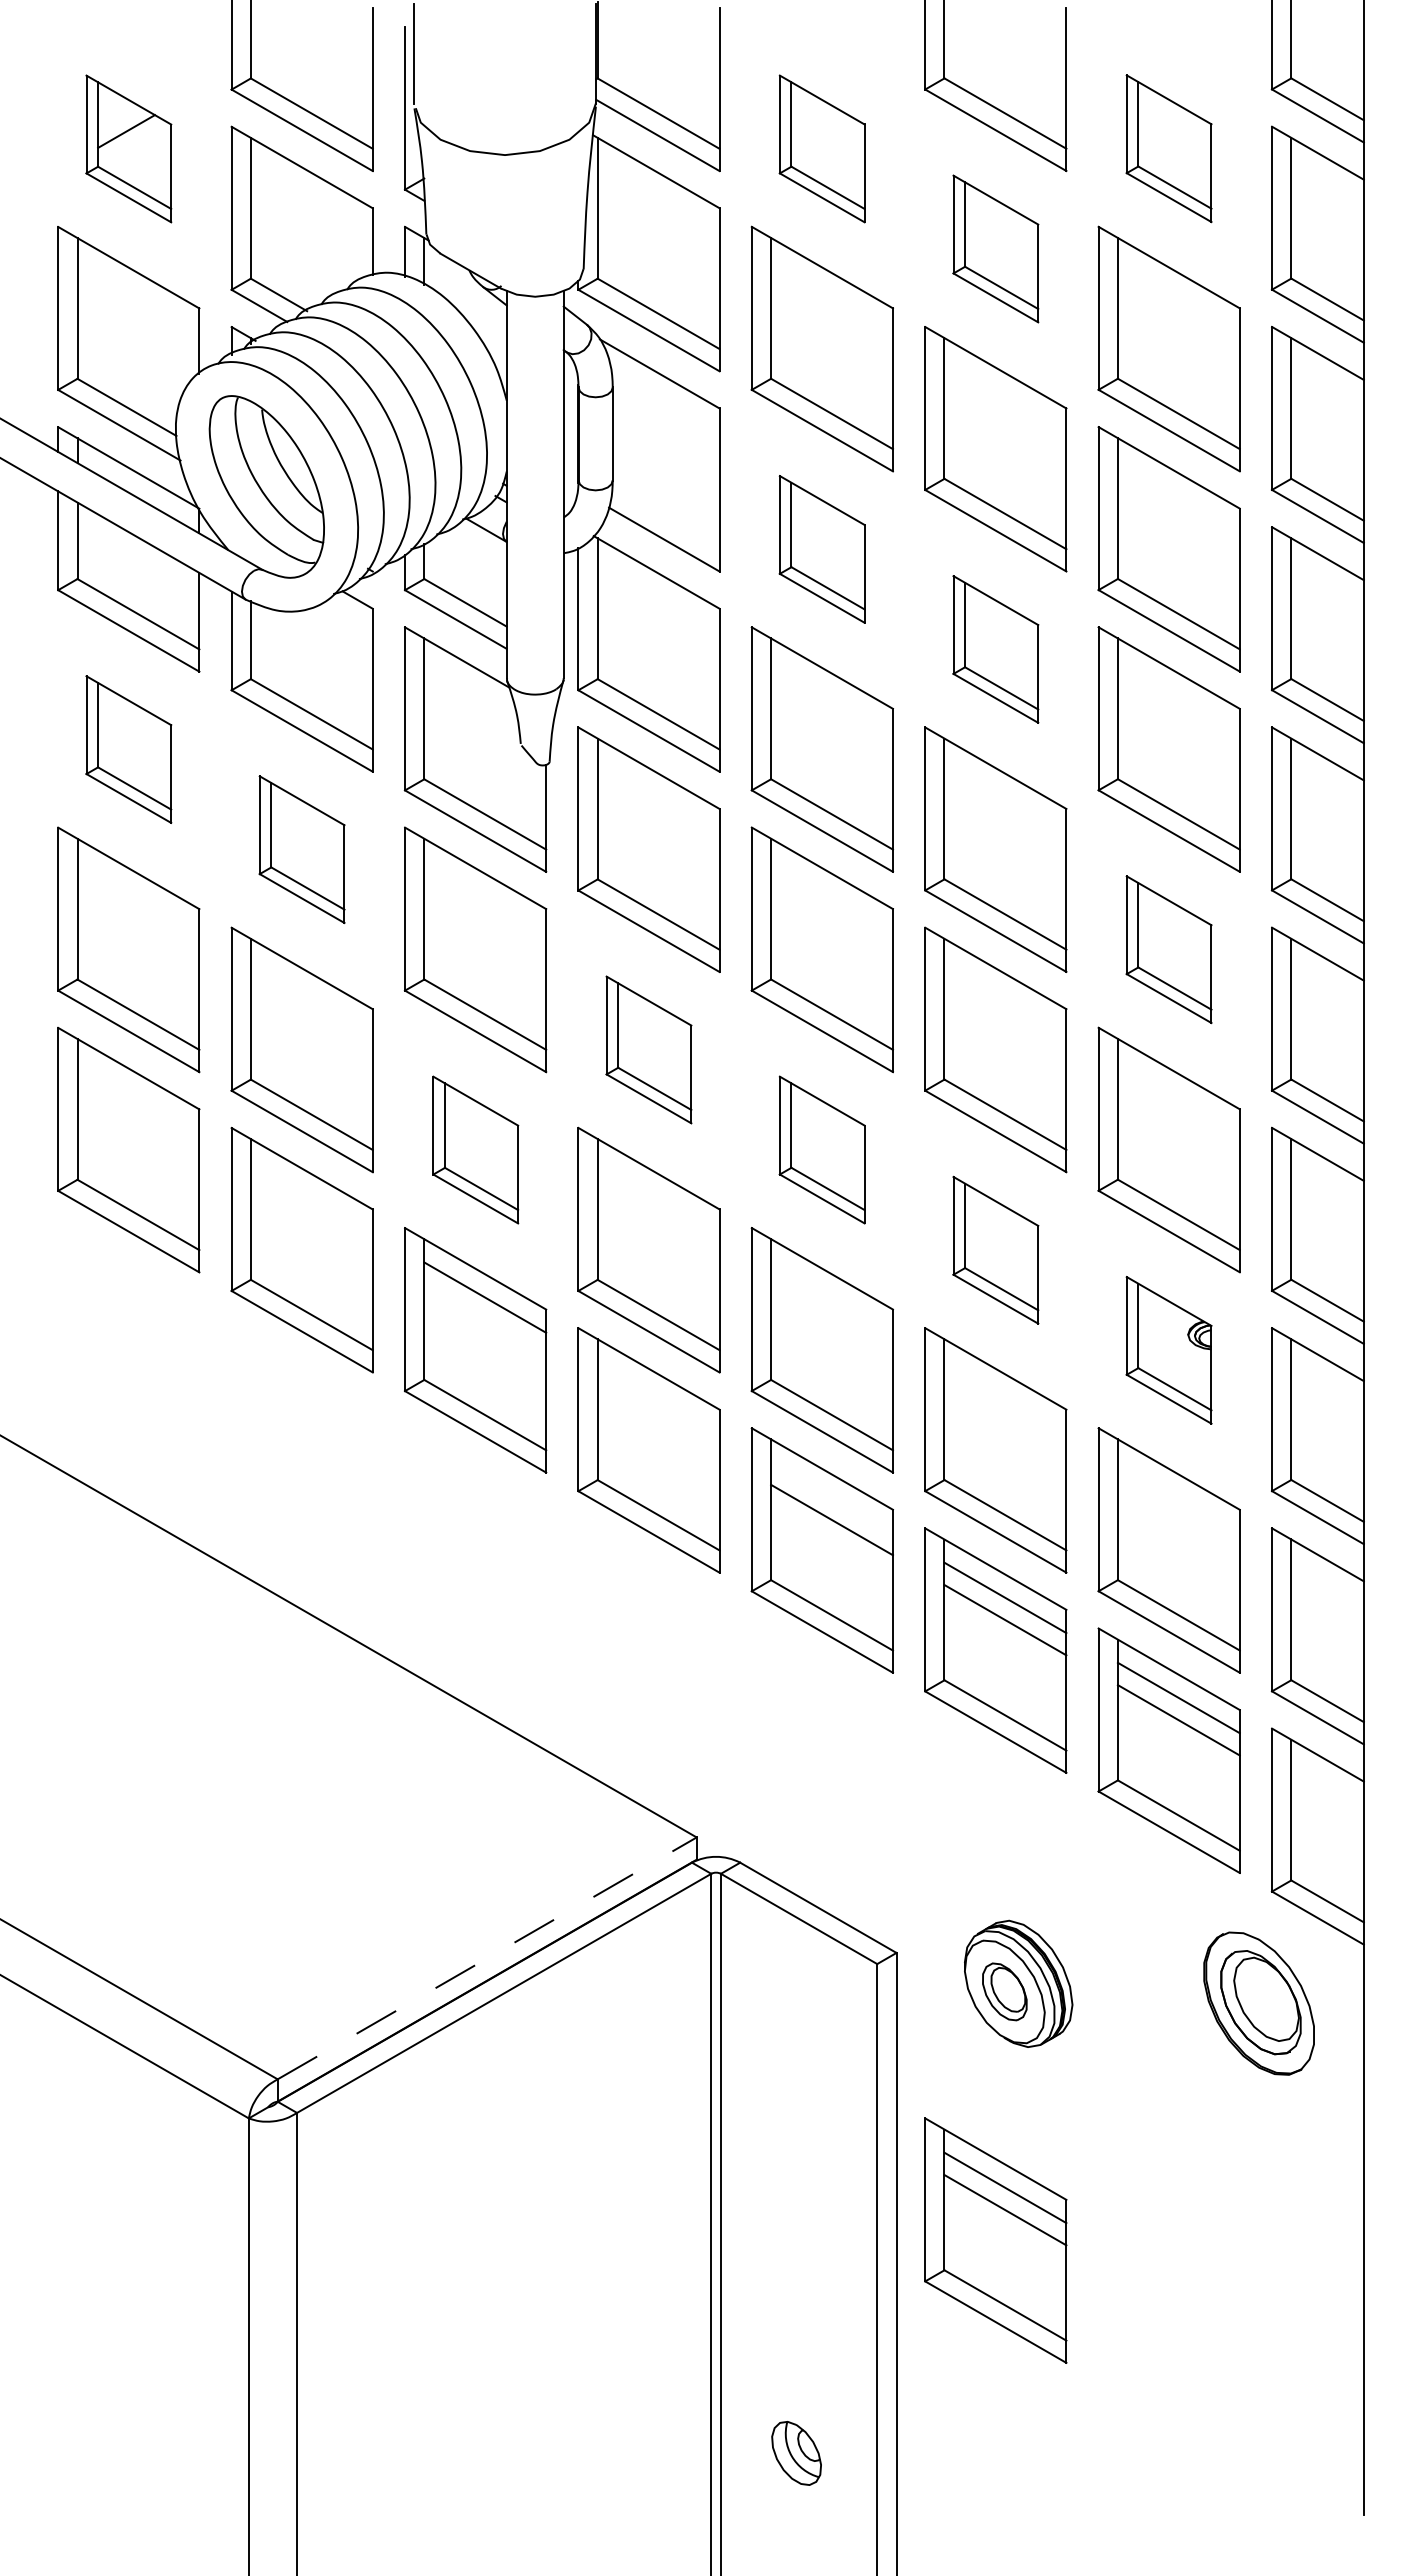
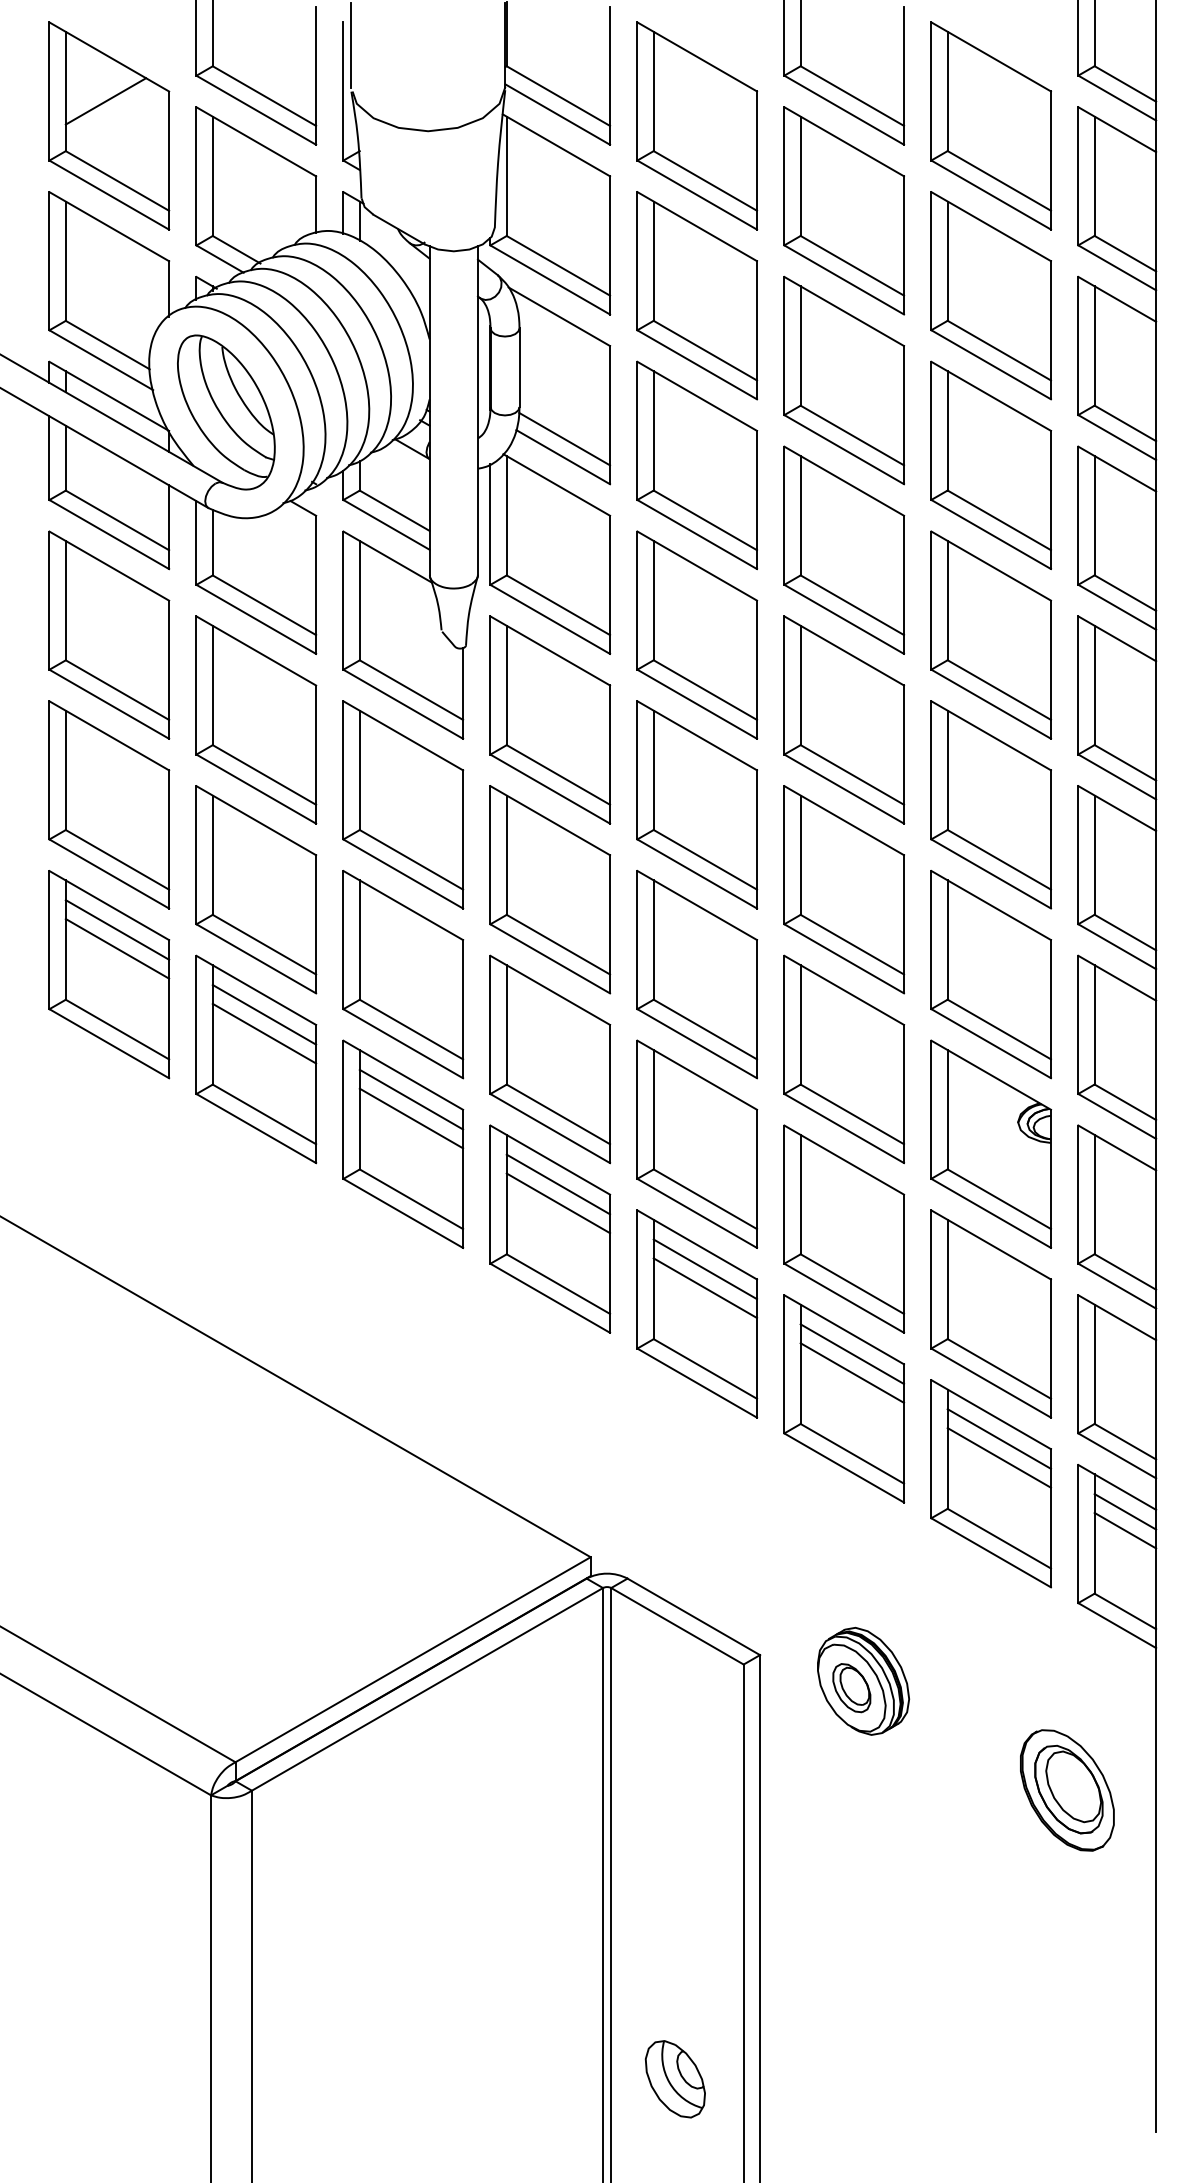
part: (128, 148) -> (109, 125), size x1.67
part: (821, 148) -> (696, 125), size x1.67
part: (1168, 148) -> (990, 125), size x1.67
part: (995, 248) -> (843, 210), size x1.67
line: (665, 518) -> (564, 439), added
part: (821, 549) -> (696, 465), size x1.67
part: (995, 649) -> (843, 550), size x1.67
part: (128, 749) -> (109, 635), size x1.67
part: (301, 849) -> (255, 719), size x1.67
part: (1168, 949) -> (990, 804), size x1.67
part: (648, 1049) -> (549, 889), size x1.67
line: (138, 1097) -> (117, 930), added
line: (138, 1119) -> (117, 948), added
part: (475, 1149) -> (403, 974), size x1.67
part: (821, 1149) -> (696, 974), size x1.67
line: (311, 1197) -> (264, 1014), added
line: (311, 1219) -> (264, 1033), added
part: (995, 1250) -> (843, 1059), size x1.67
line: (485, 1319) -> (411, 1118), added
part: (1168, 1350) -> (990, 1144), size x1.67
line: (658, 1397) -> (558, 1184), added
line: (658, 1419) -> (558, 1202), added
line: (831, 1497) -> (704, 1269), added
line: (1327, 1783) -> (1125, 1511), added
line: (1327, 1806) -> (1125, 1530), added
line: (487, 1958) -> (413, 1659), dashed -> solid
part: (1258, 2003) -> (1066, 1790), moved
part: (995, 2240) -> (843, 1898), removed
part: (796, 2453) -> (675, 2079), size x1.43

